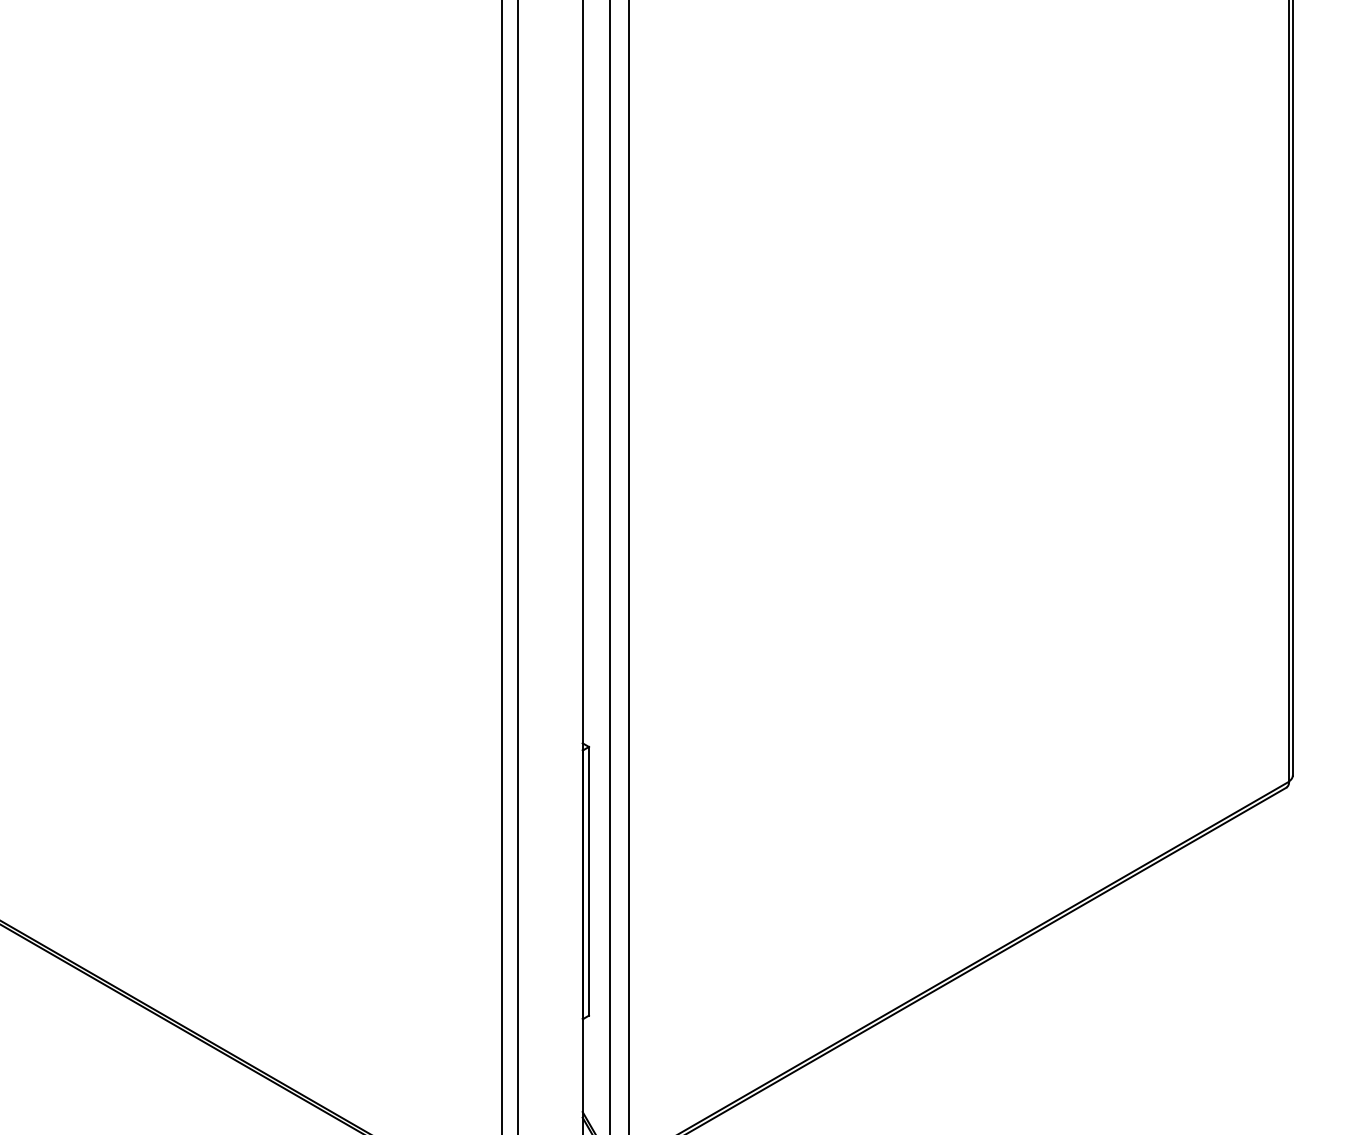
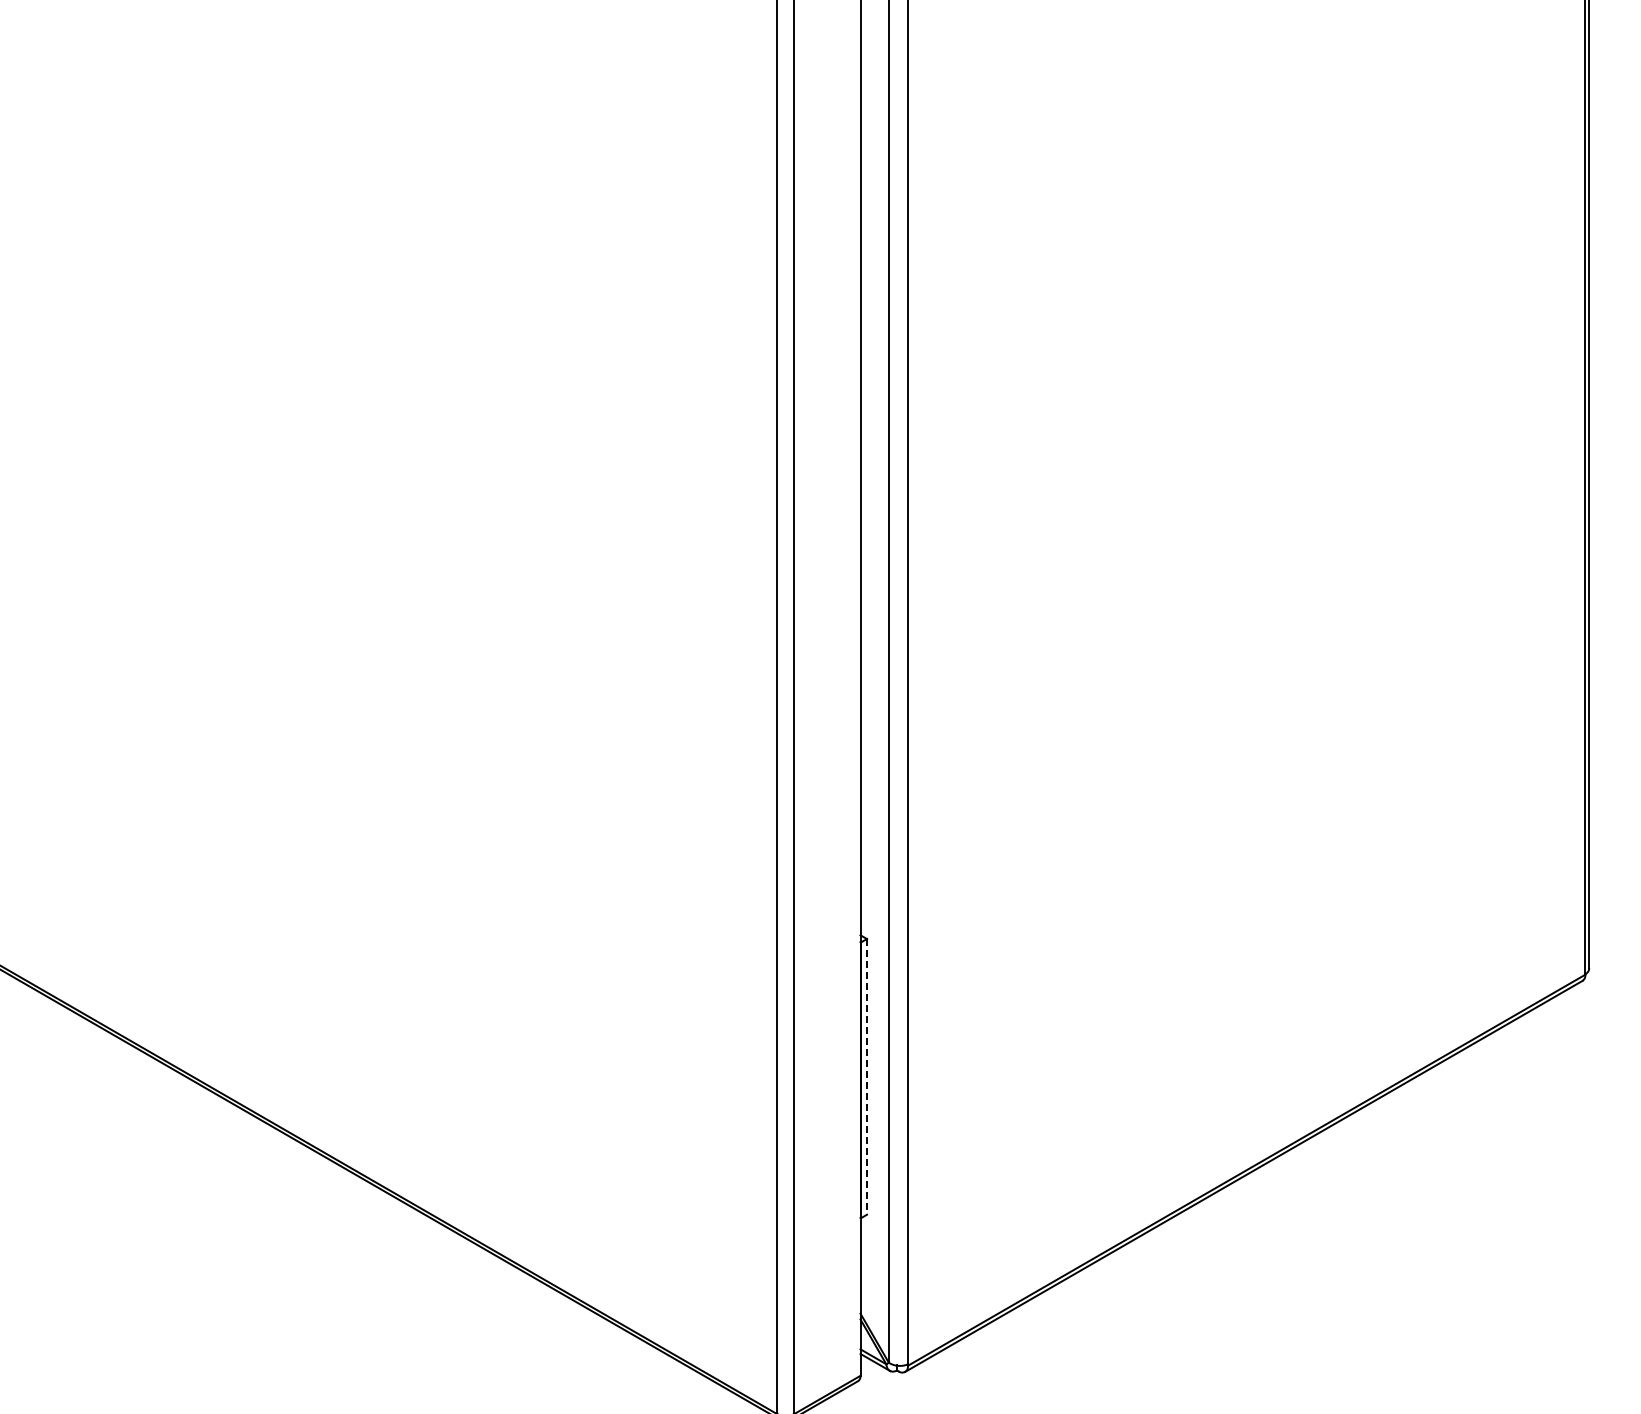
line: (588, 880) -> (866, 1076), solid -> dashed

